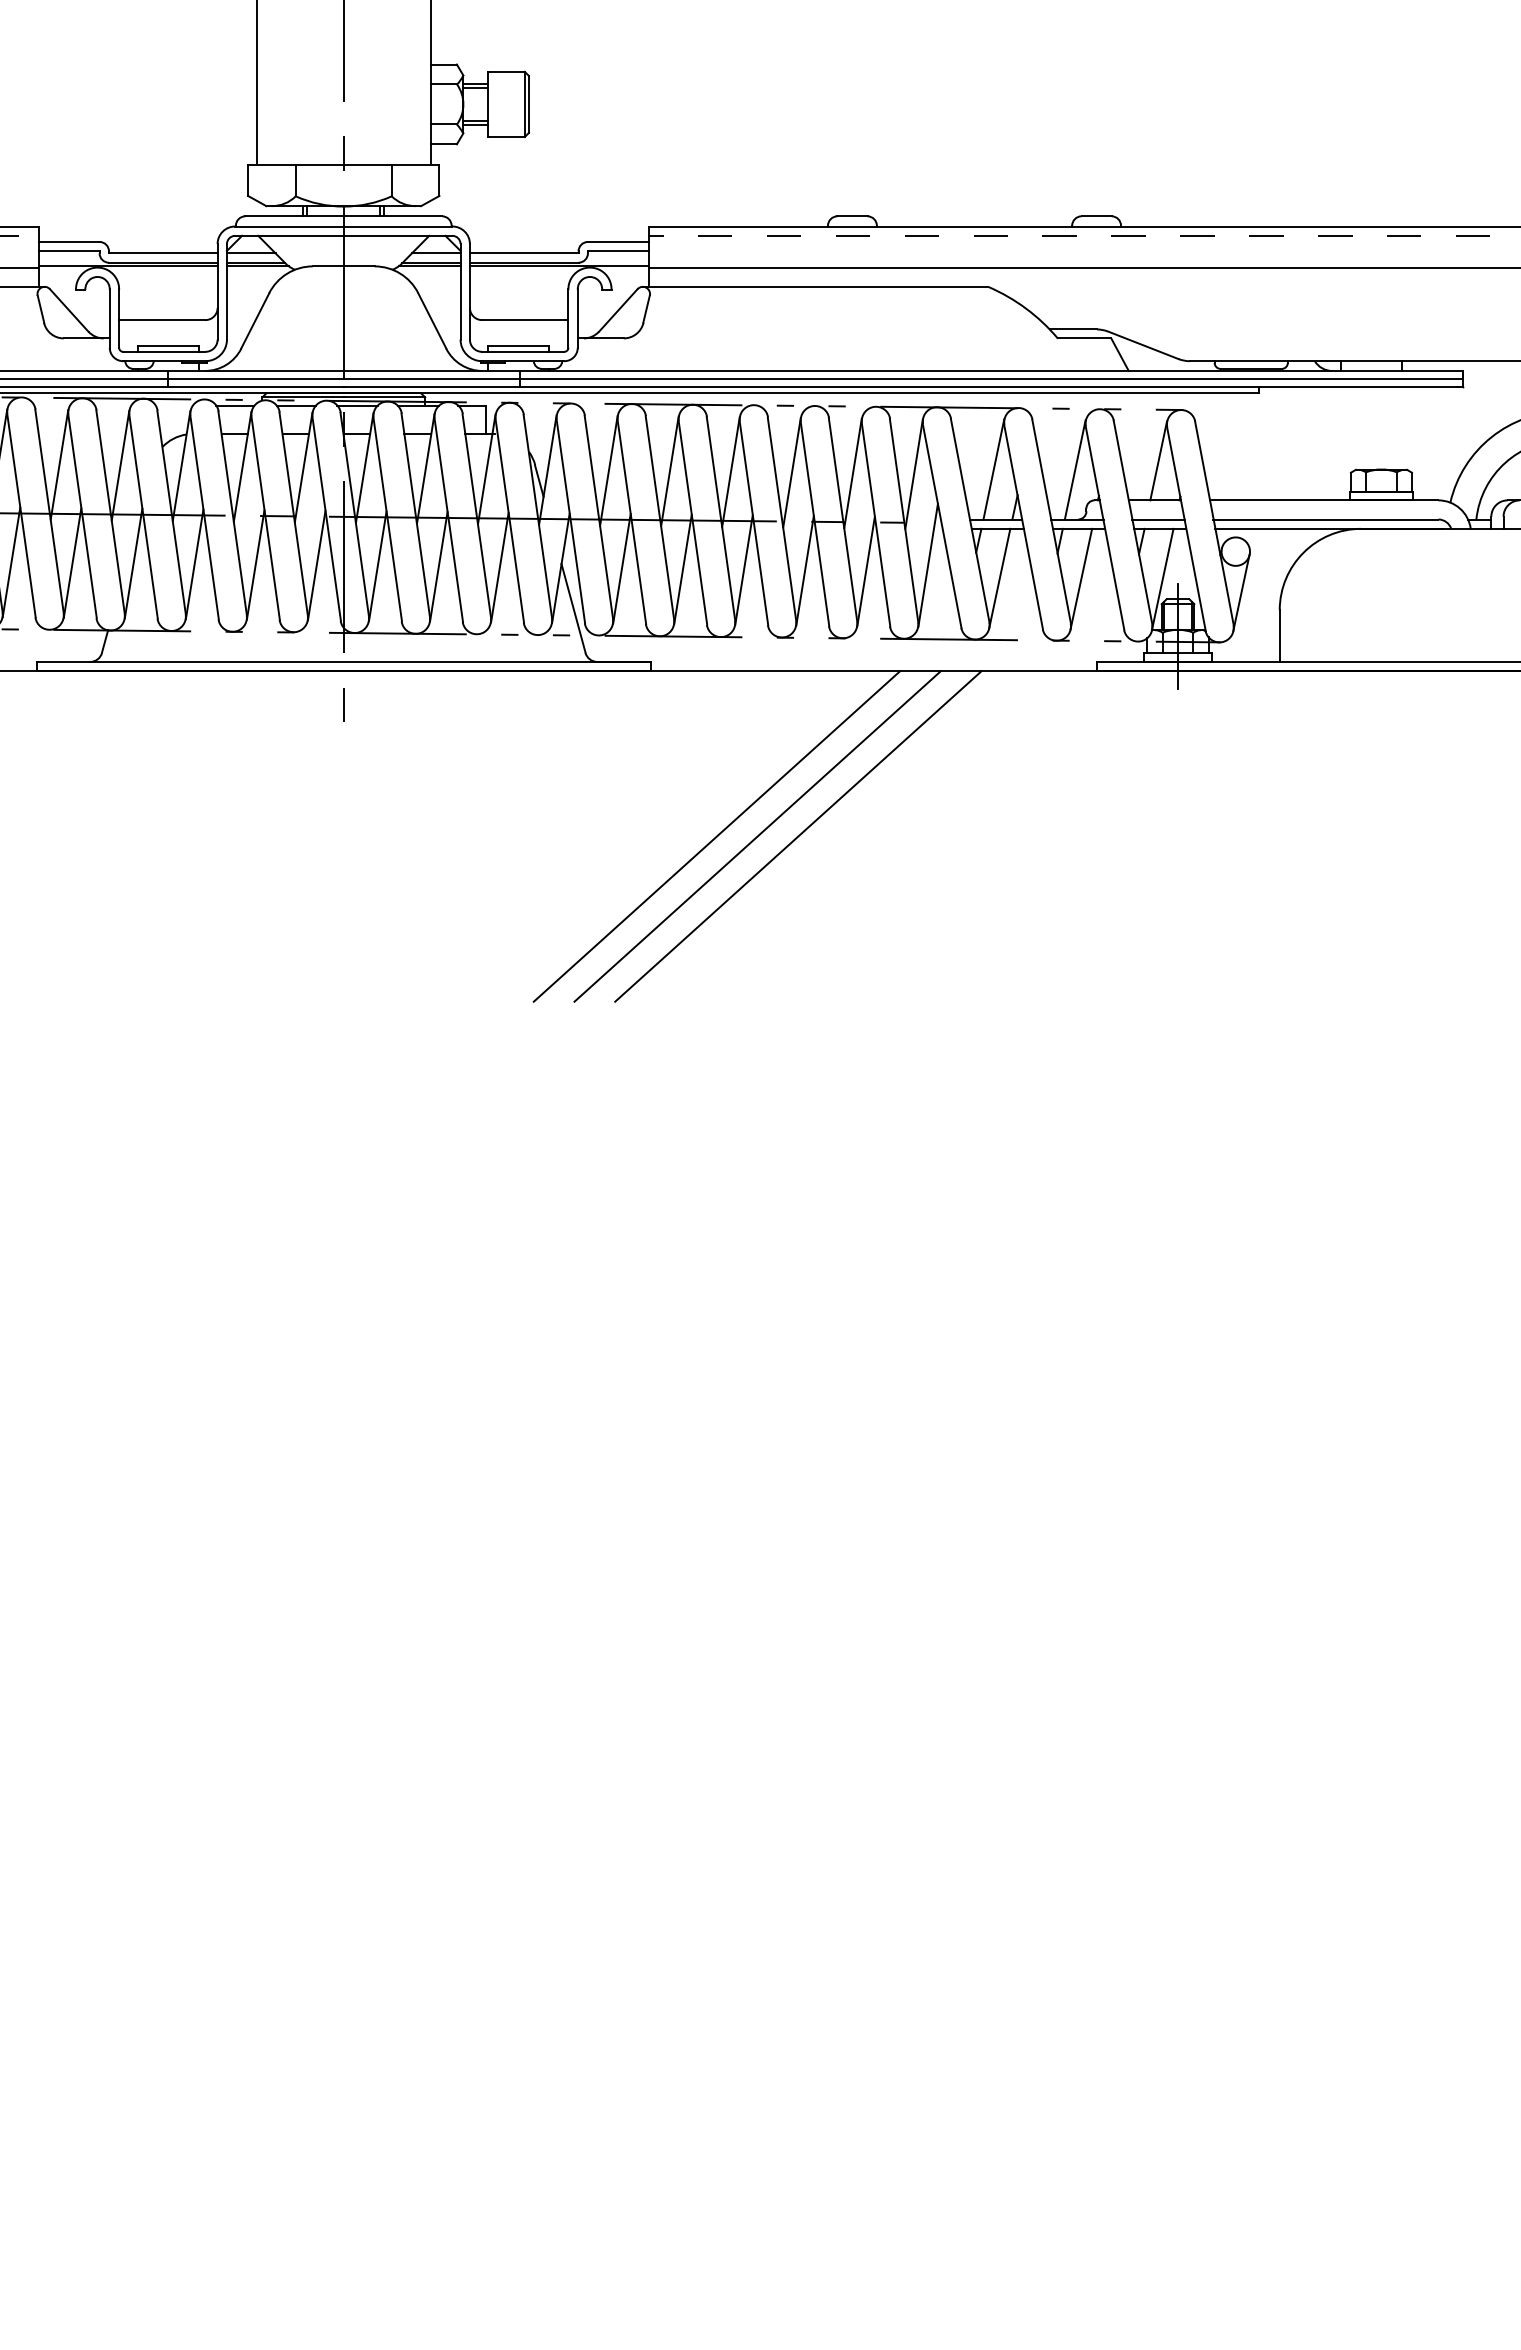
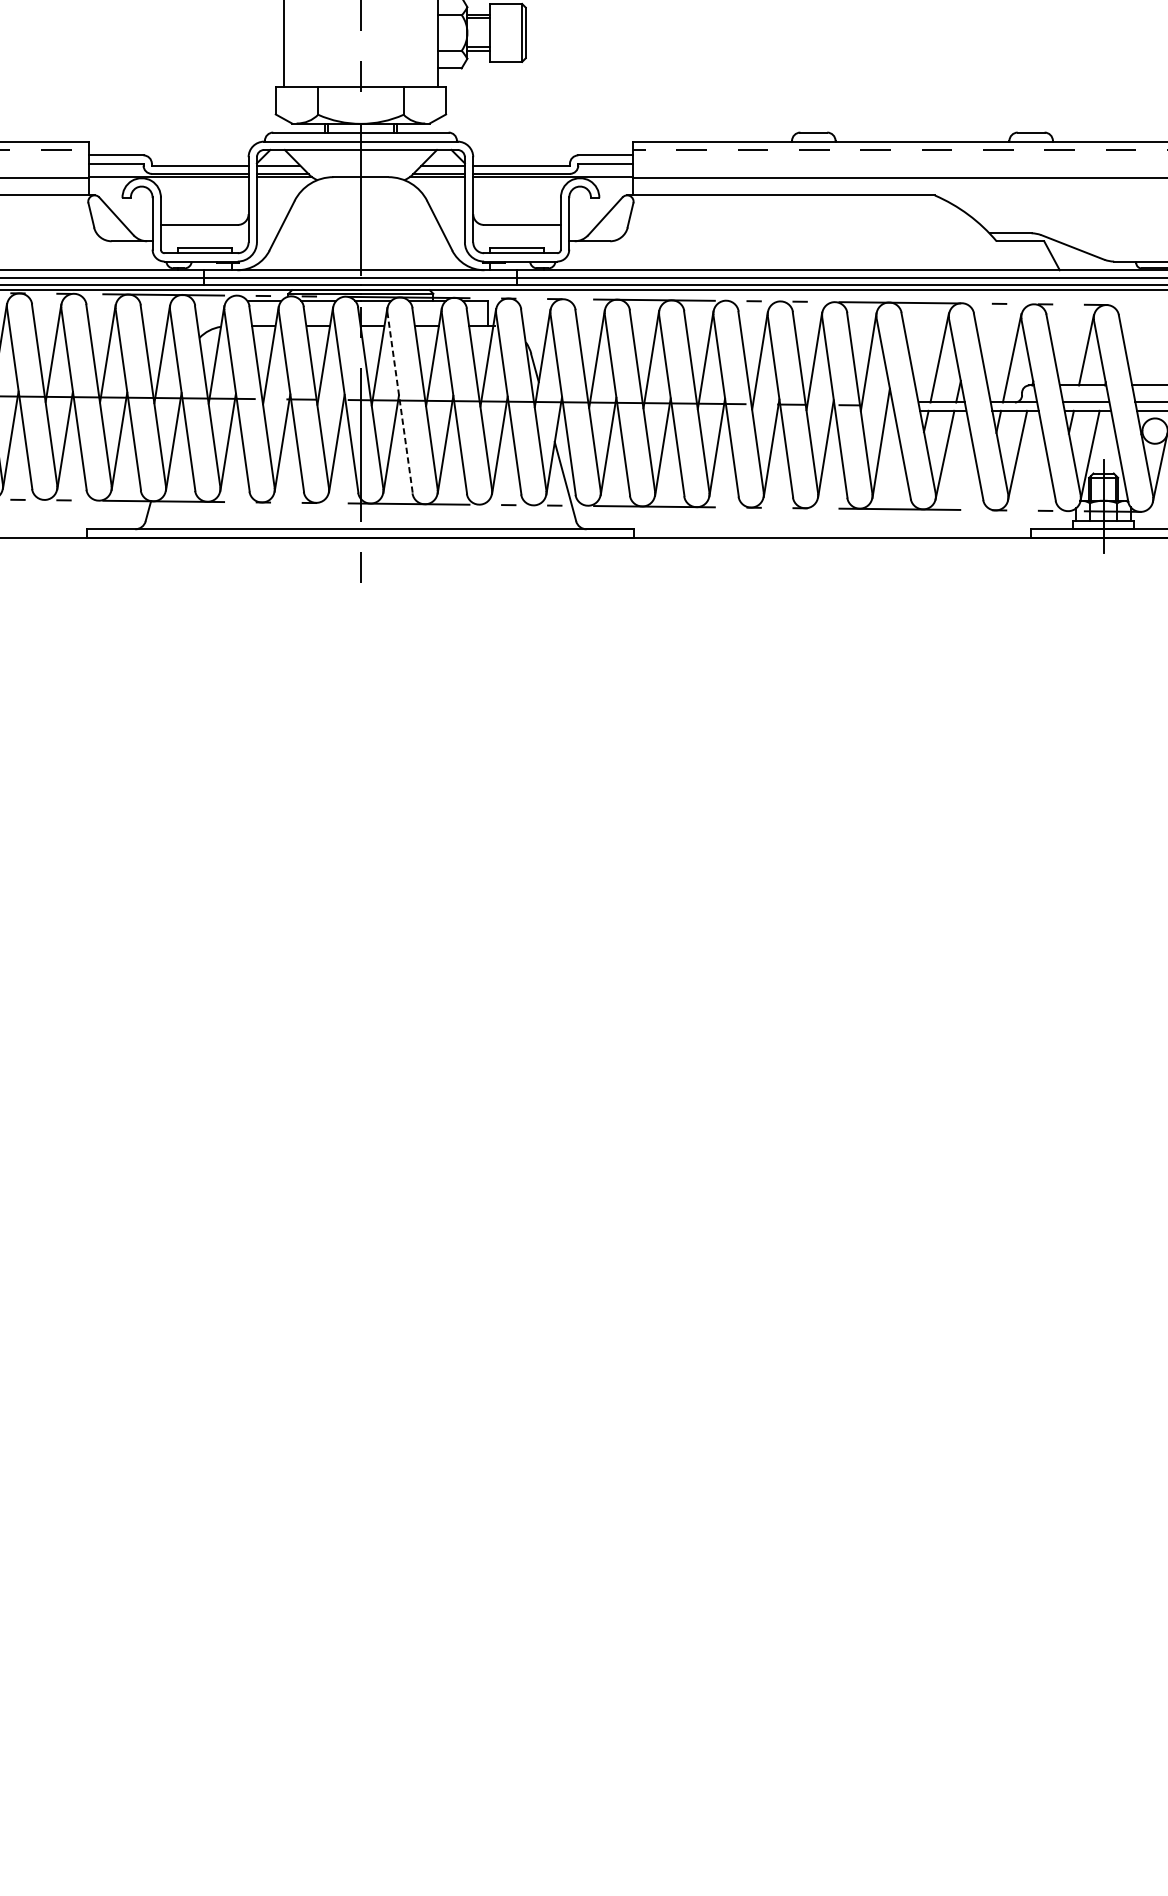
line: (387, 519) -> (399, 402), solid -> dashed
line: (716, 836) -> (692, 684), removed
line: (757, 836) -> (729, 684), removed
line: (798, 836) -> (765, 684), removed

